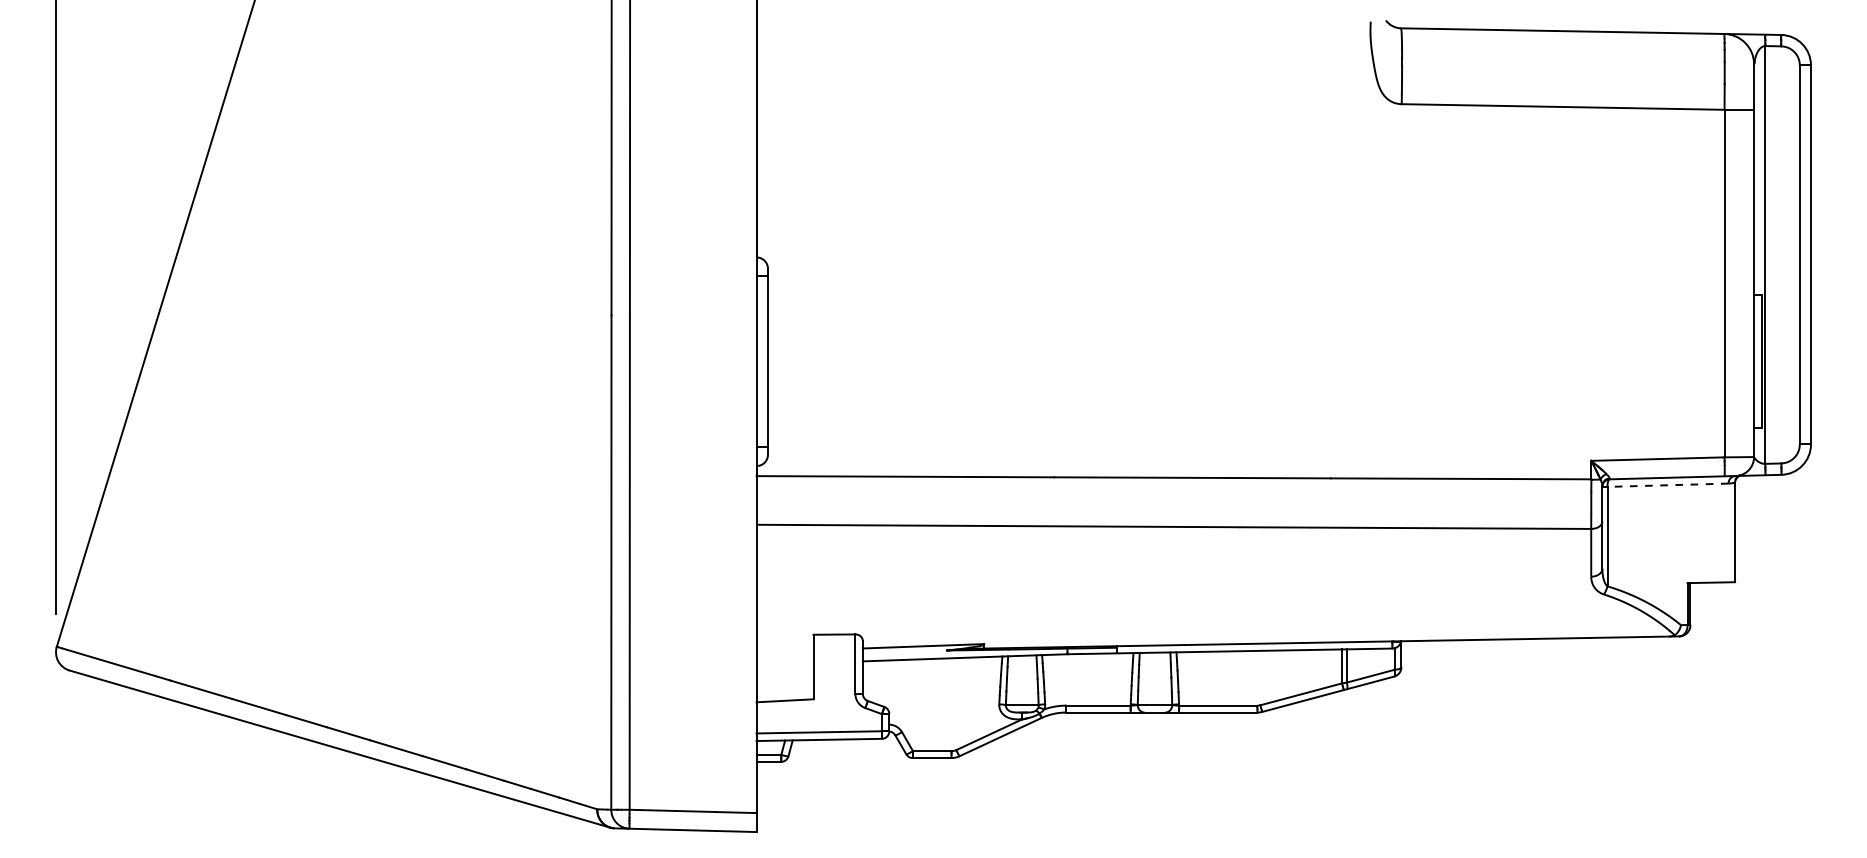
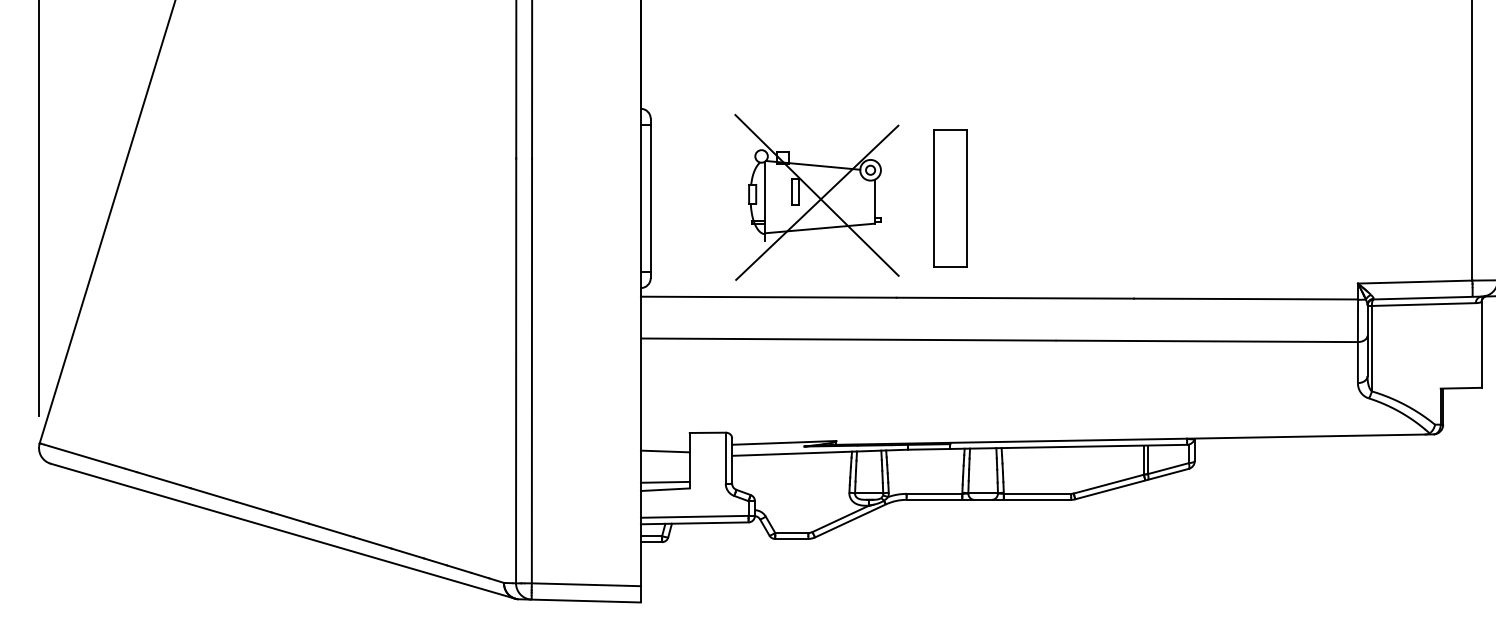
part: (961, 360) -> (816, 197), added
part: (1116, 361) -> (950, 198), added
line: (1668, 485) -> (1424, 304), dashed -> solid
line: (784, 656) -> (664, 451), added
line: (784, 691) -> (664, 481), added

